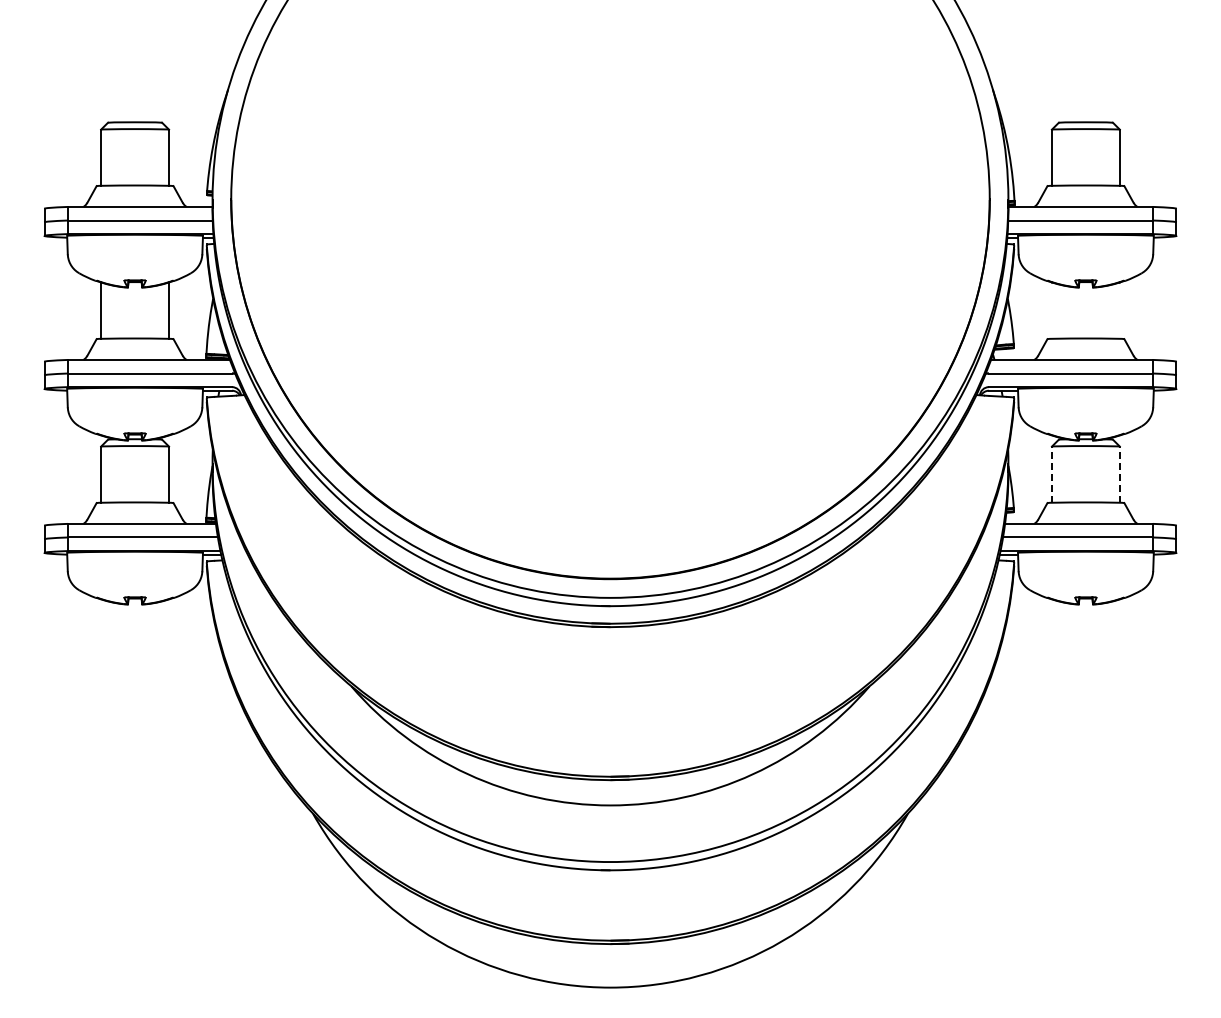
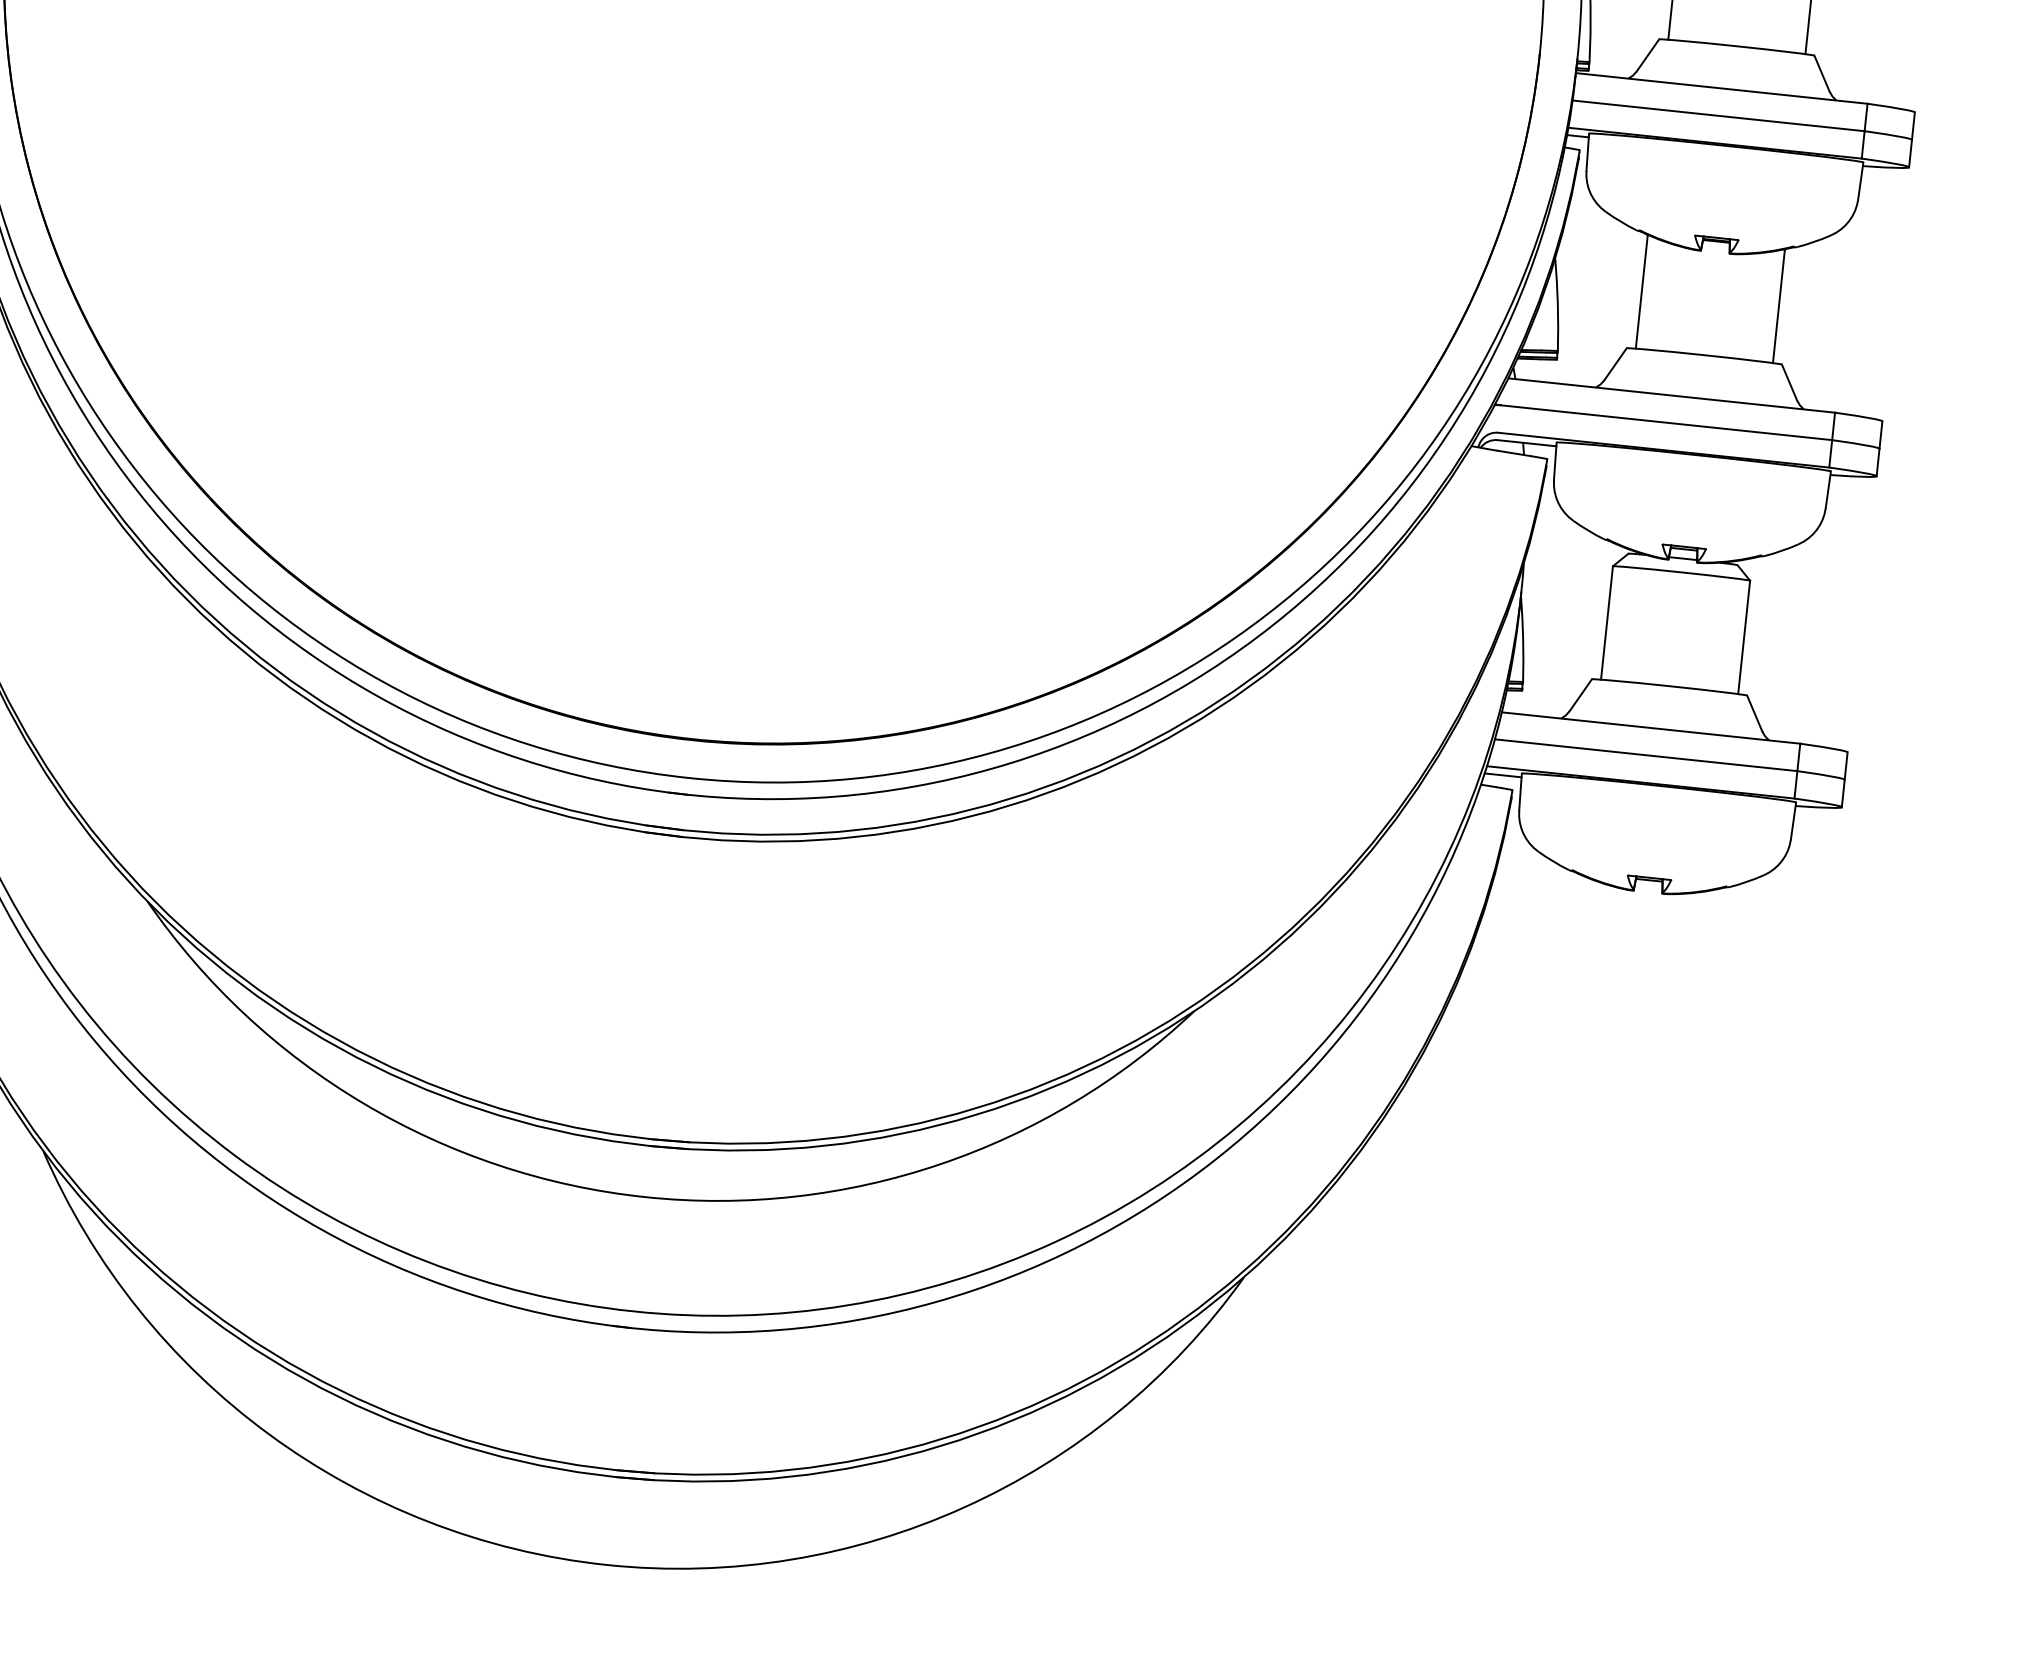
line: (1051, 310) -> (1640, 291), added
line: (1119, 310) -> (1778, 305), added
line: (1051, 474) -> (1606, 622), dashed -> solid
line: (1119, 474) -> (1743, 636), dashed -> solid

